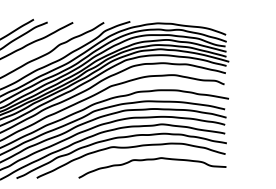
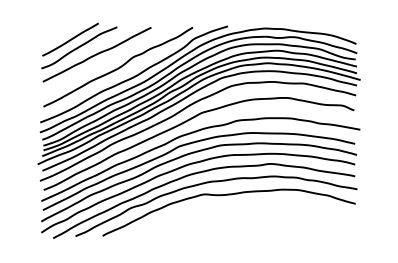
curve: (152, 159) -> (257, 211), removed

